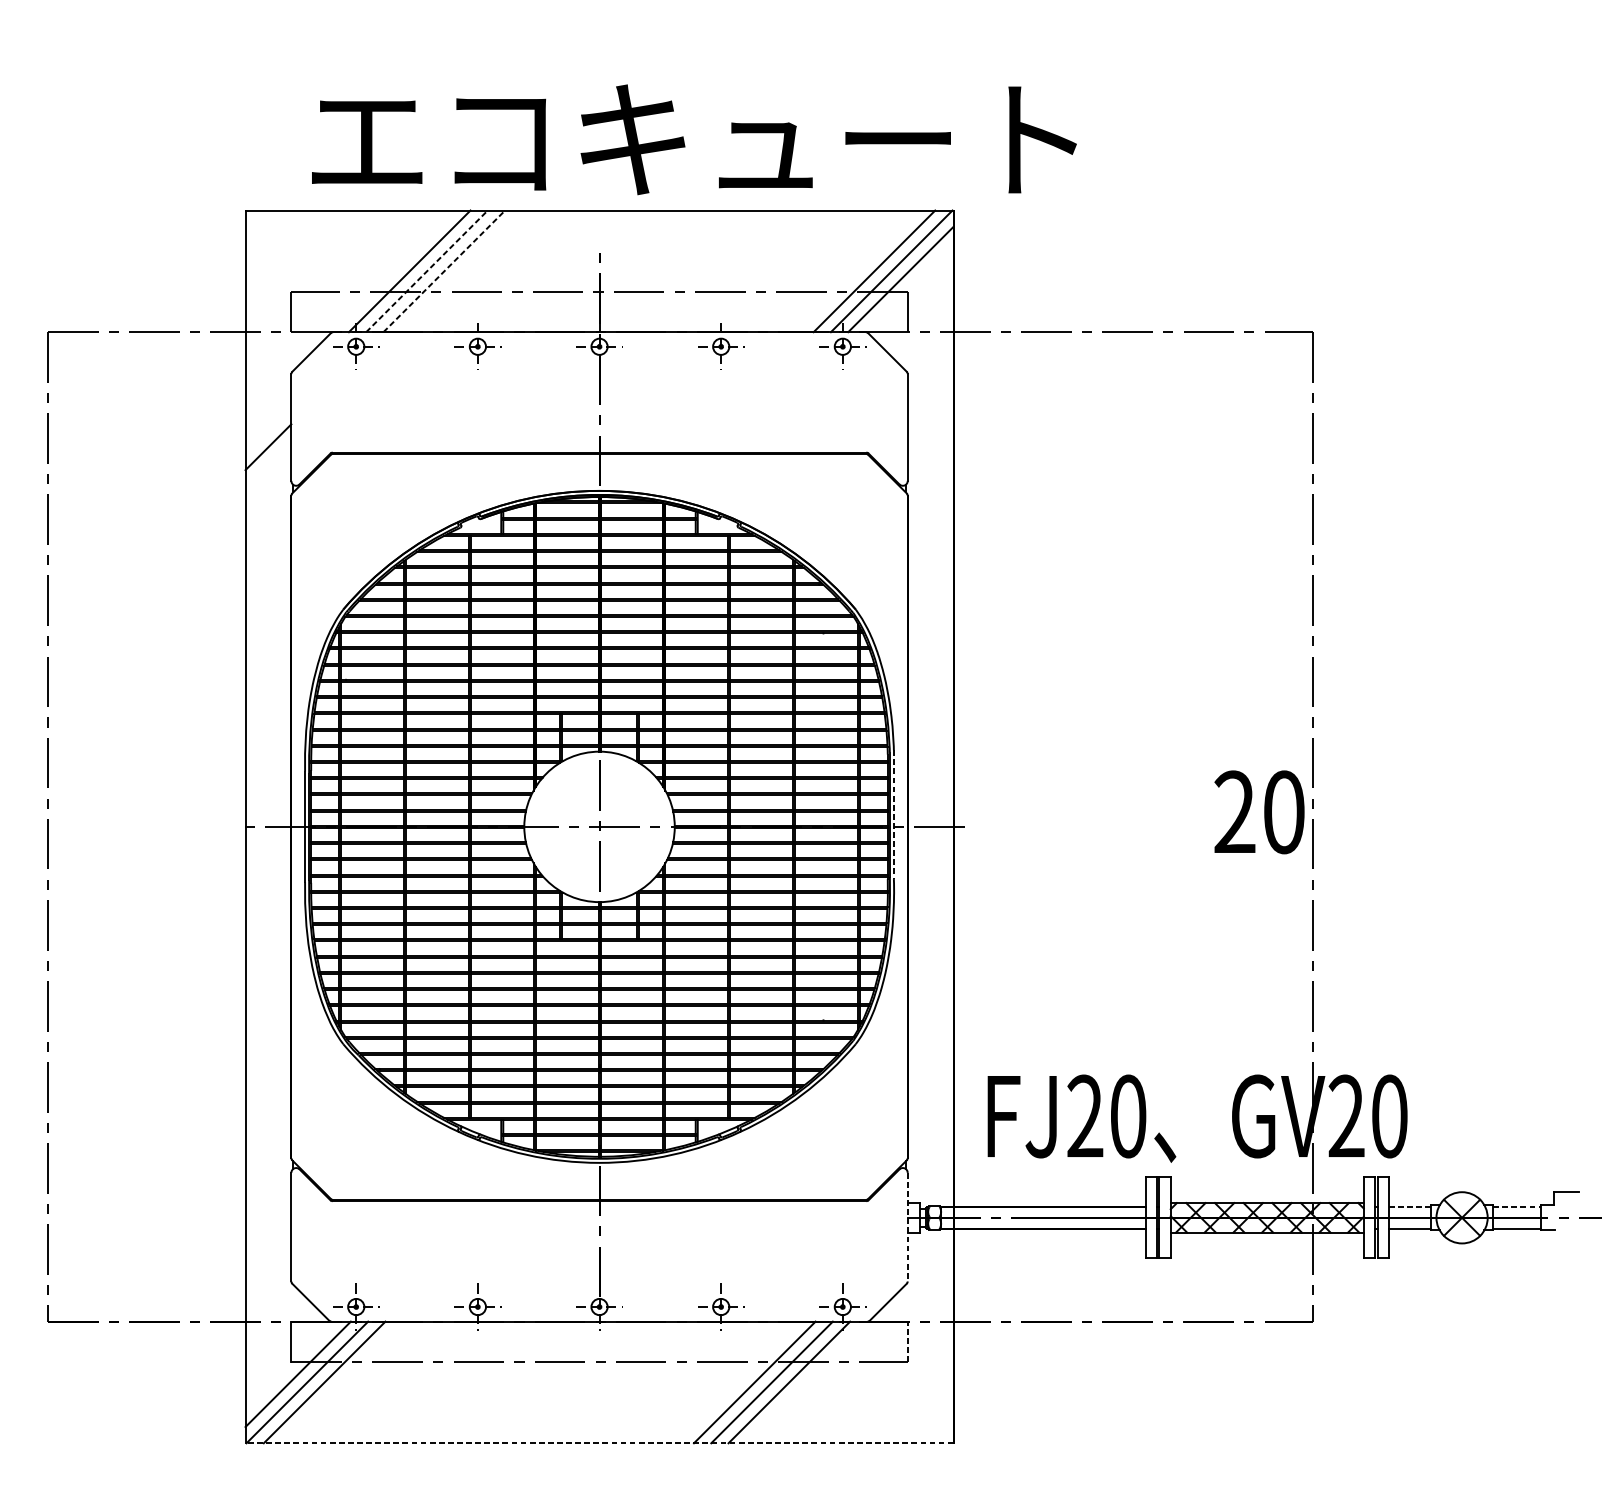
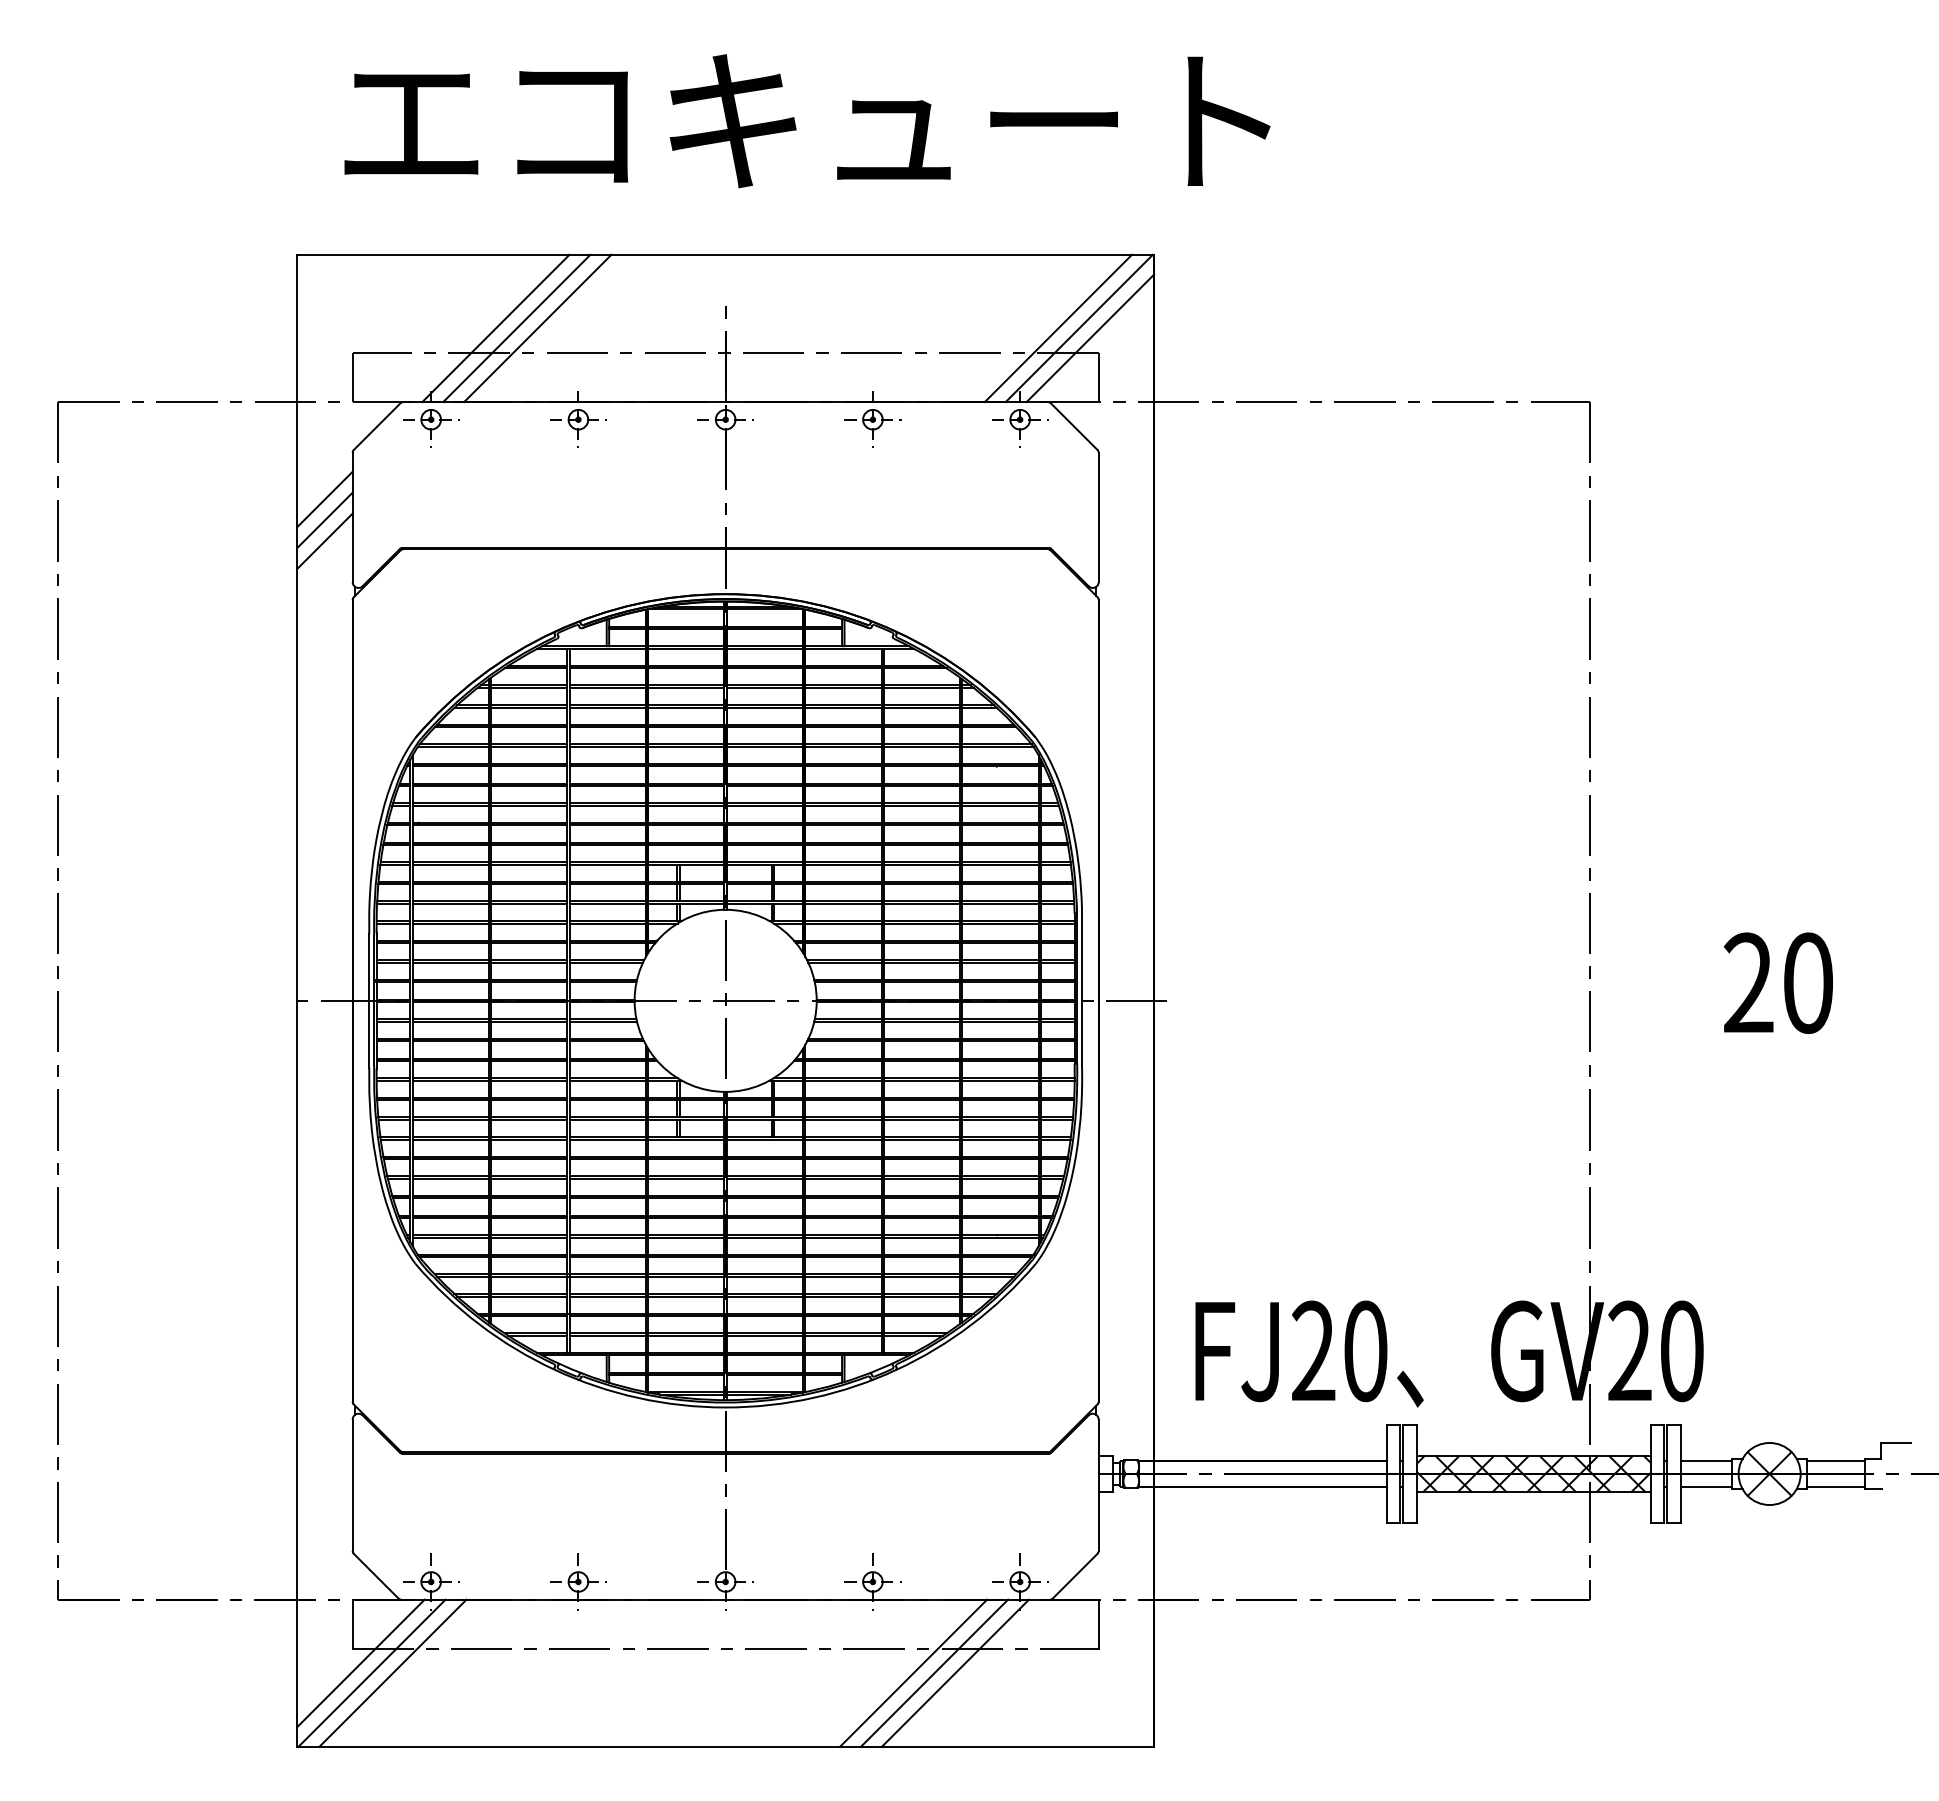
text: (694, 140) -> (807, 121), moved
line: (427, 271) -> (517, 328), dashed -> solid
line: (444, 271) -> (538, 328), dashed -> solid
line: (268, 412) -> (324, 499), added
line: (268, 430) -> (324, 520), added
text: (1259, 811) -> (1778, 982), moved
line: (893, 815) -> (1081, 986), dashed -> solid
line: (1410, 1206) -> (1707, 1460), dashed -> solid
line: (1516, 1206) -> (1835, 1460), dashed -> solid
line: (907, 1227) -> (1098, 1485), dashed -> solid
line: (907, 1342) -> (1098, 1624), dashed -> solid
line: (599, 1442) -> (725, 1746), dashed -> solid

